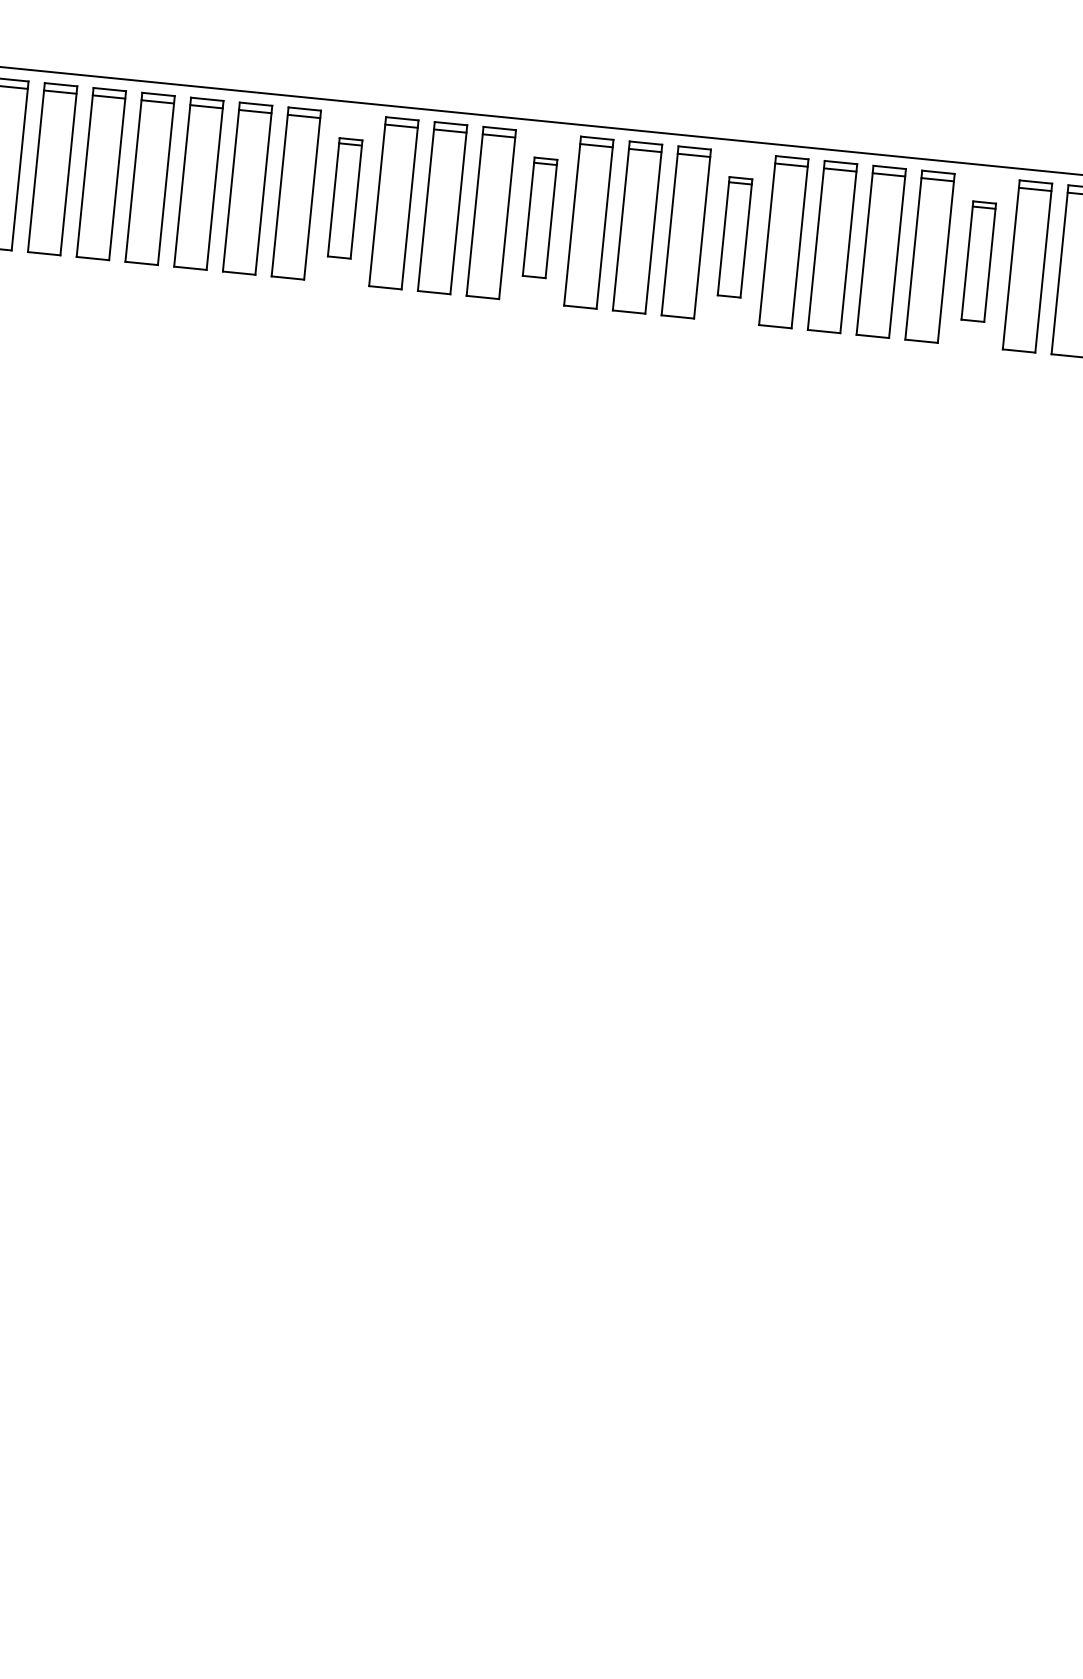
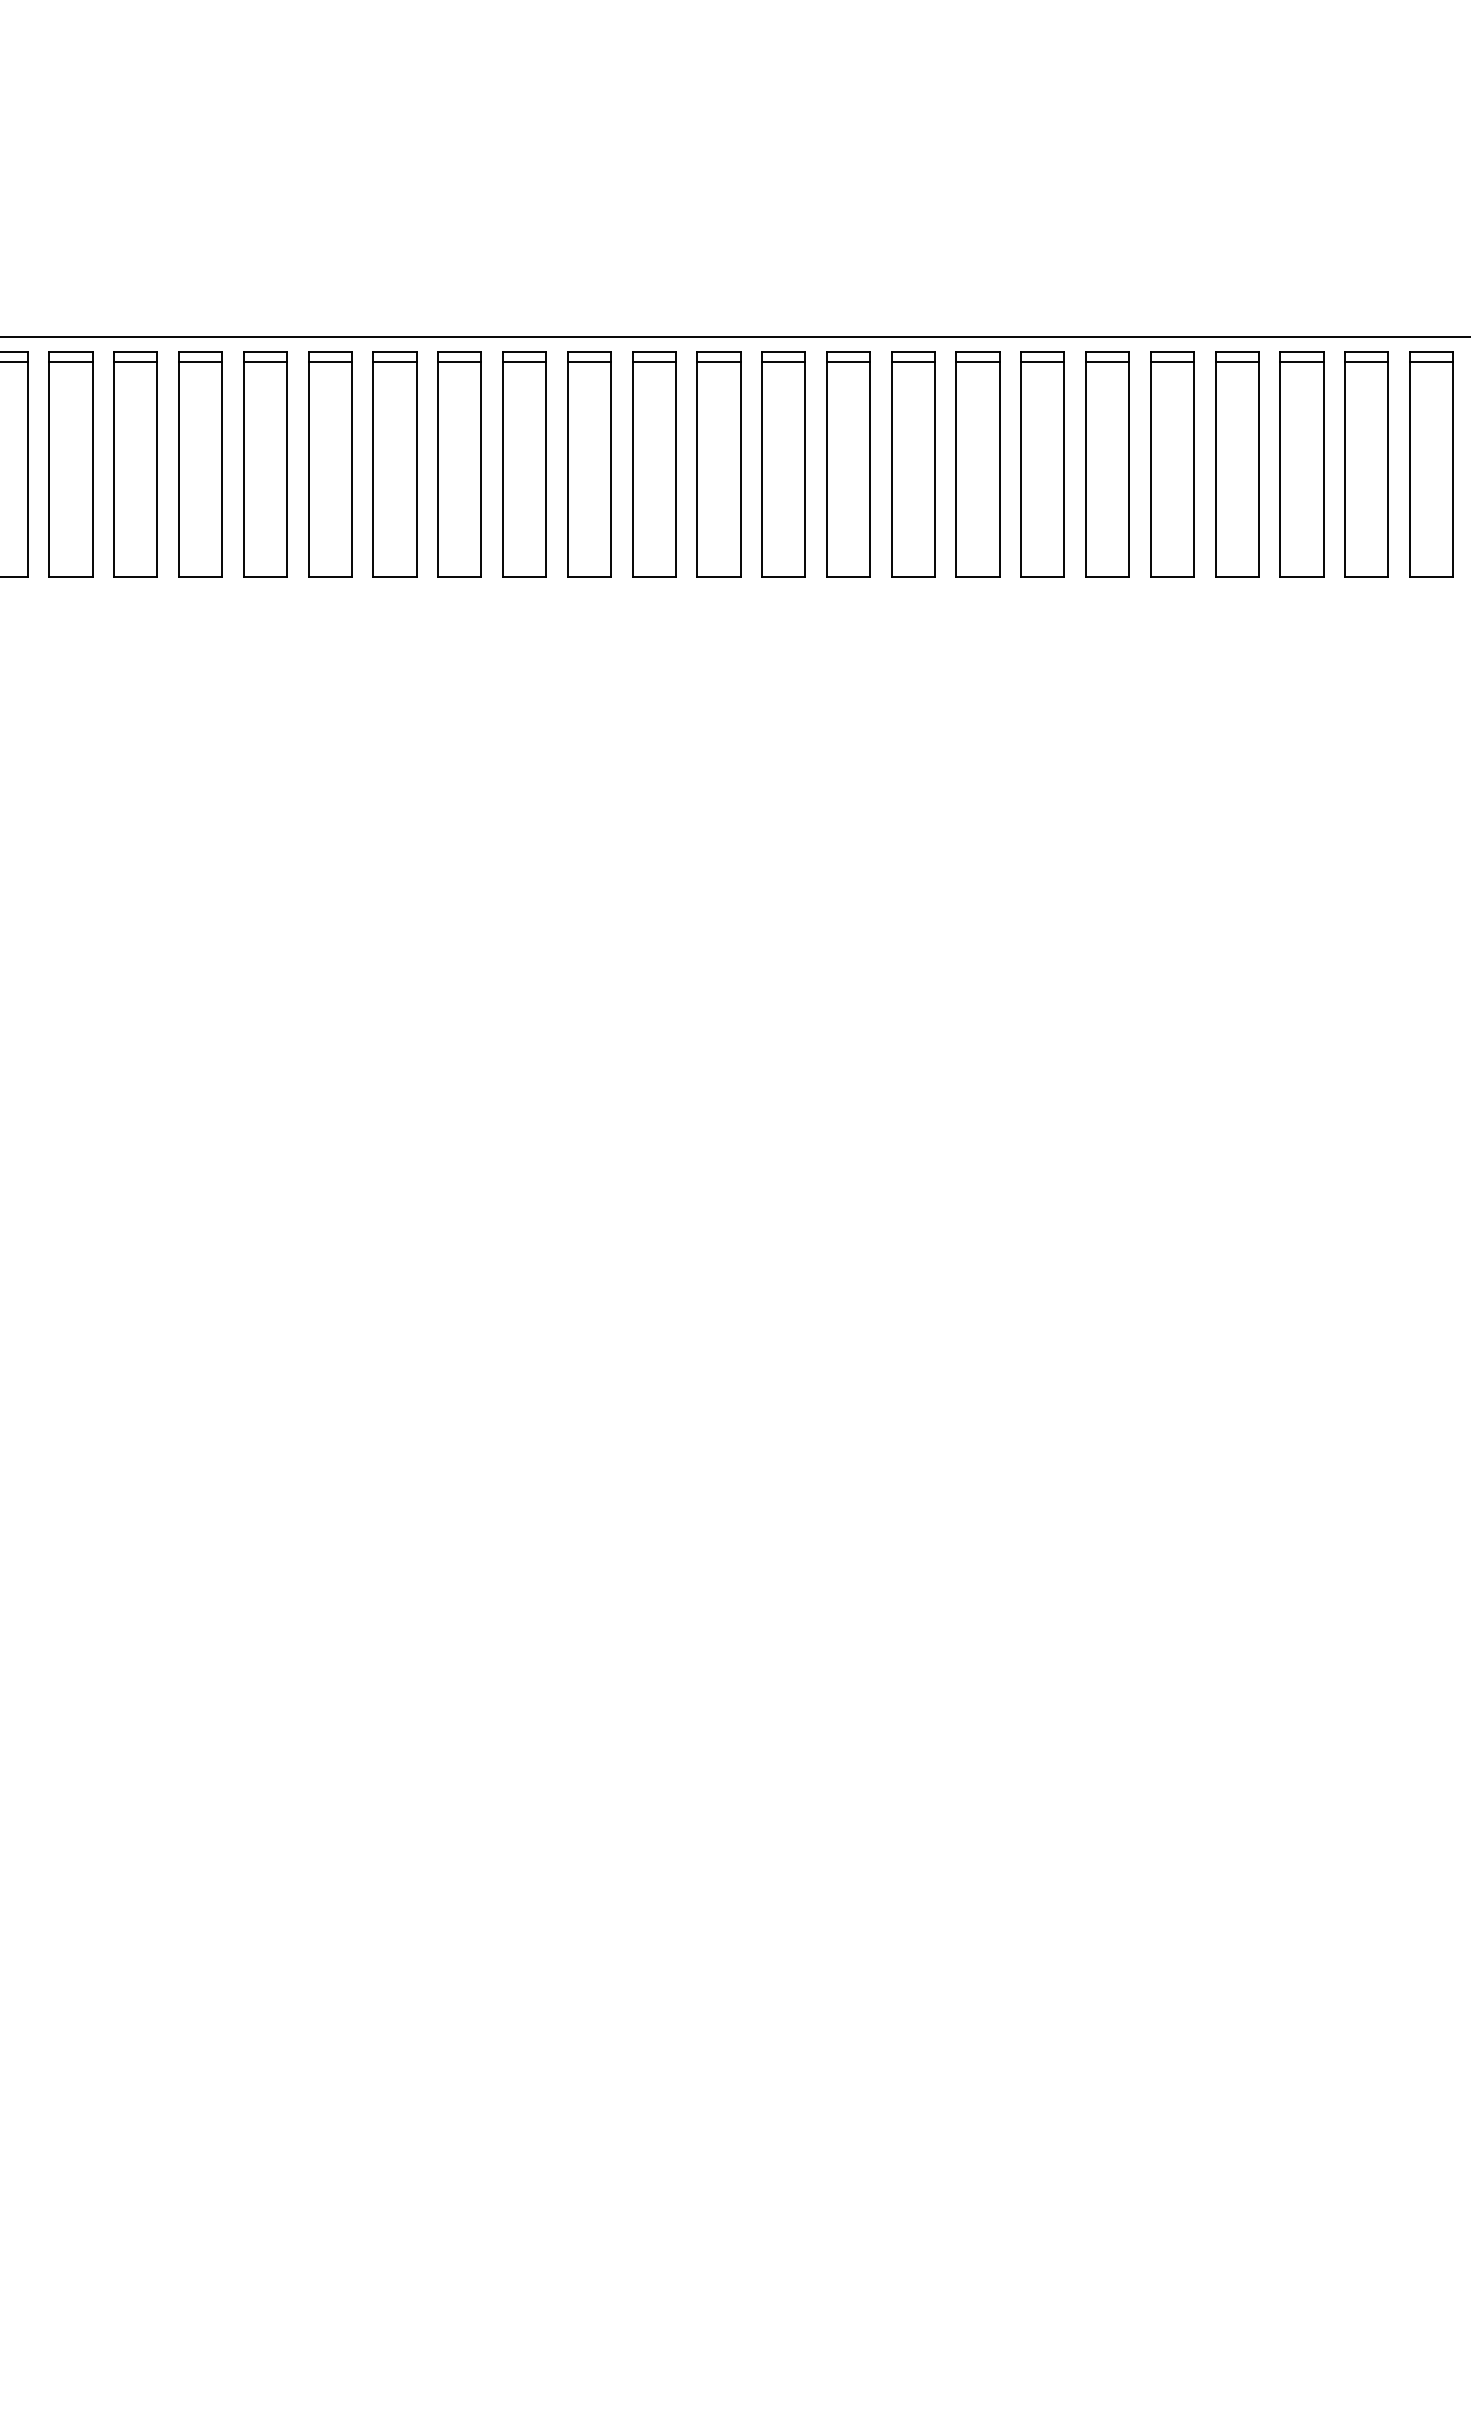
part: (345, 198) -> (330, 464), size x1.43
part: (540, 217) -> (589, 464), size x1.43
part: (735, 237) -> (848, 464), size x1.43
part: (978, 261) -> (1172, 464), size x1.43

